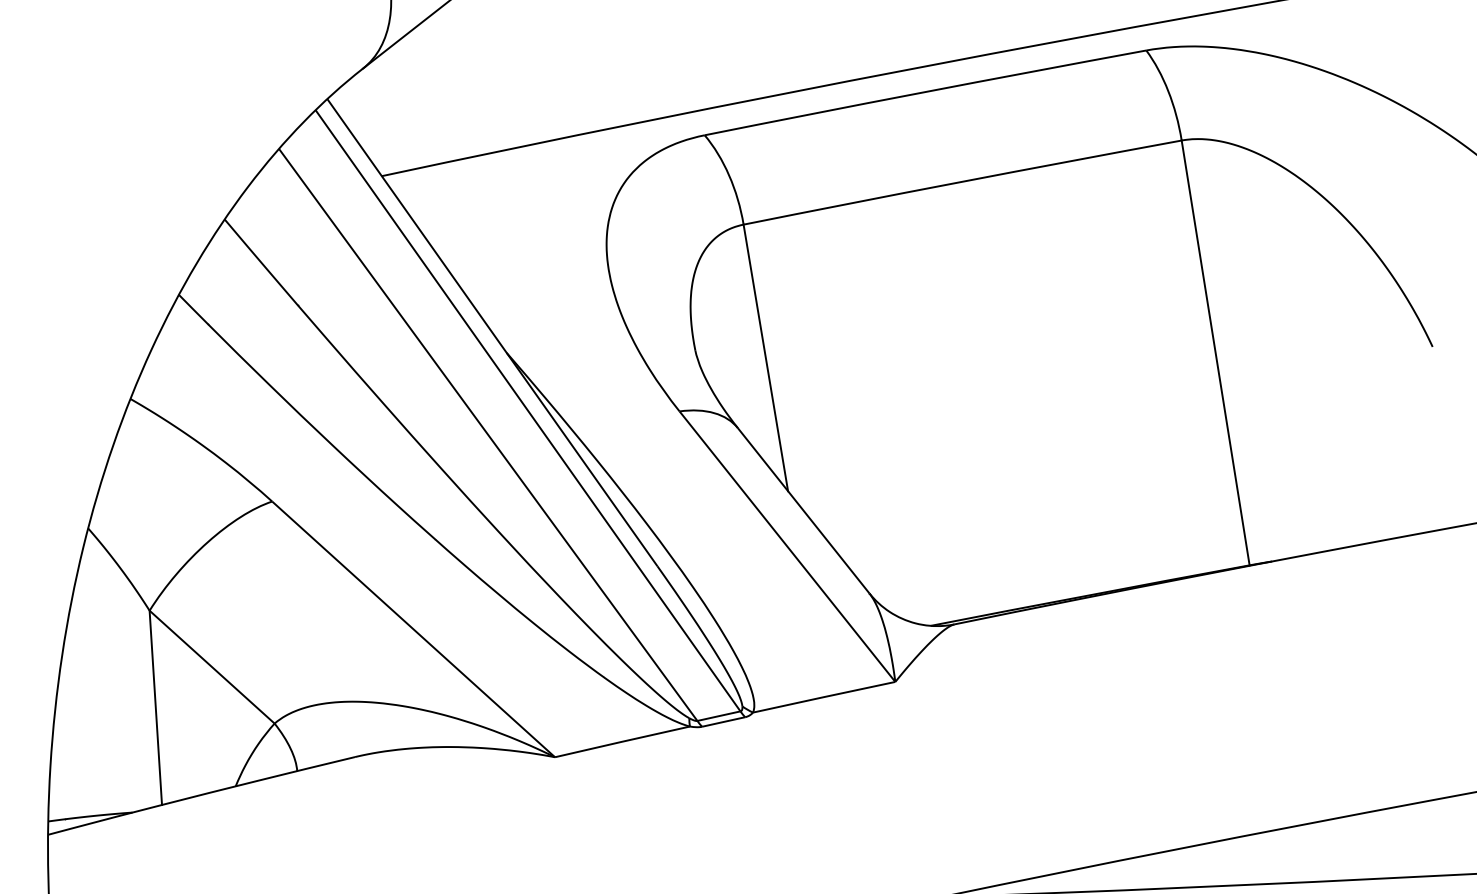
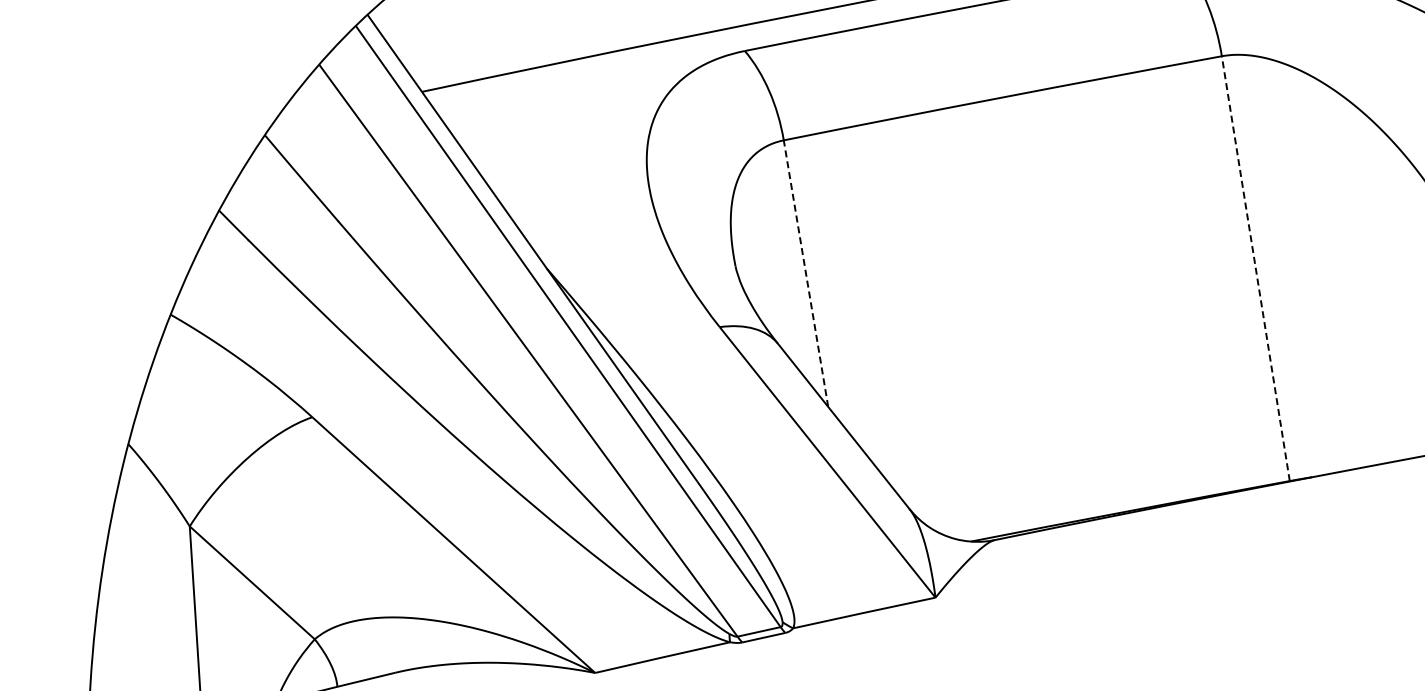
line: (1215, 352) -> (1255, 268), solid -> dashed
line: (765, 357) -> (805, 273), solid -> dashed

